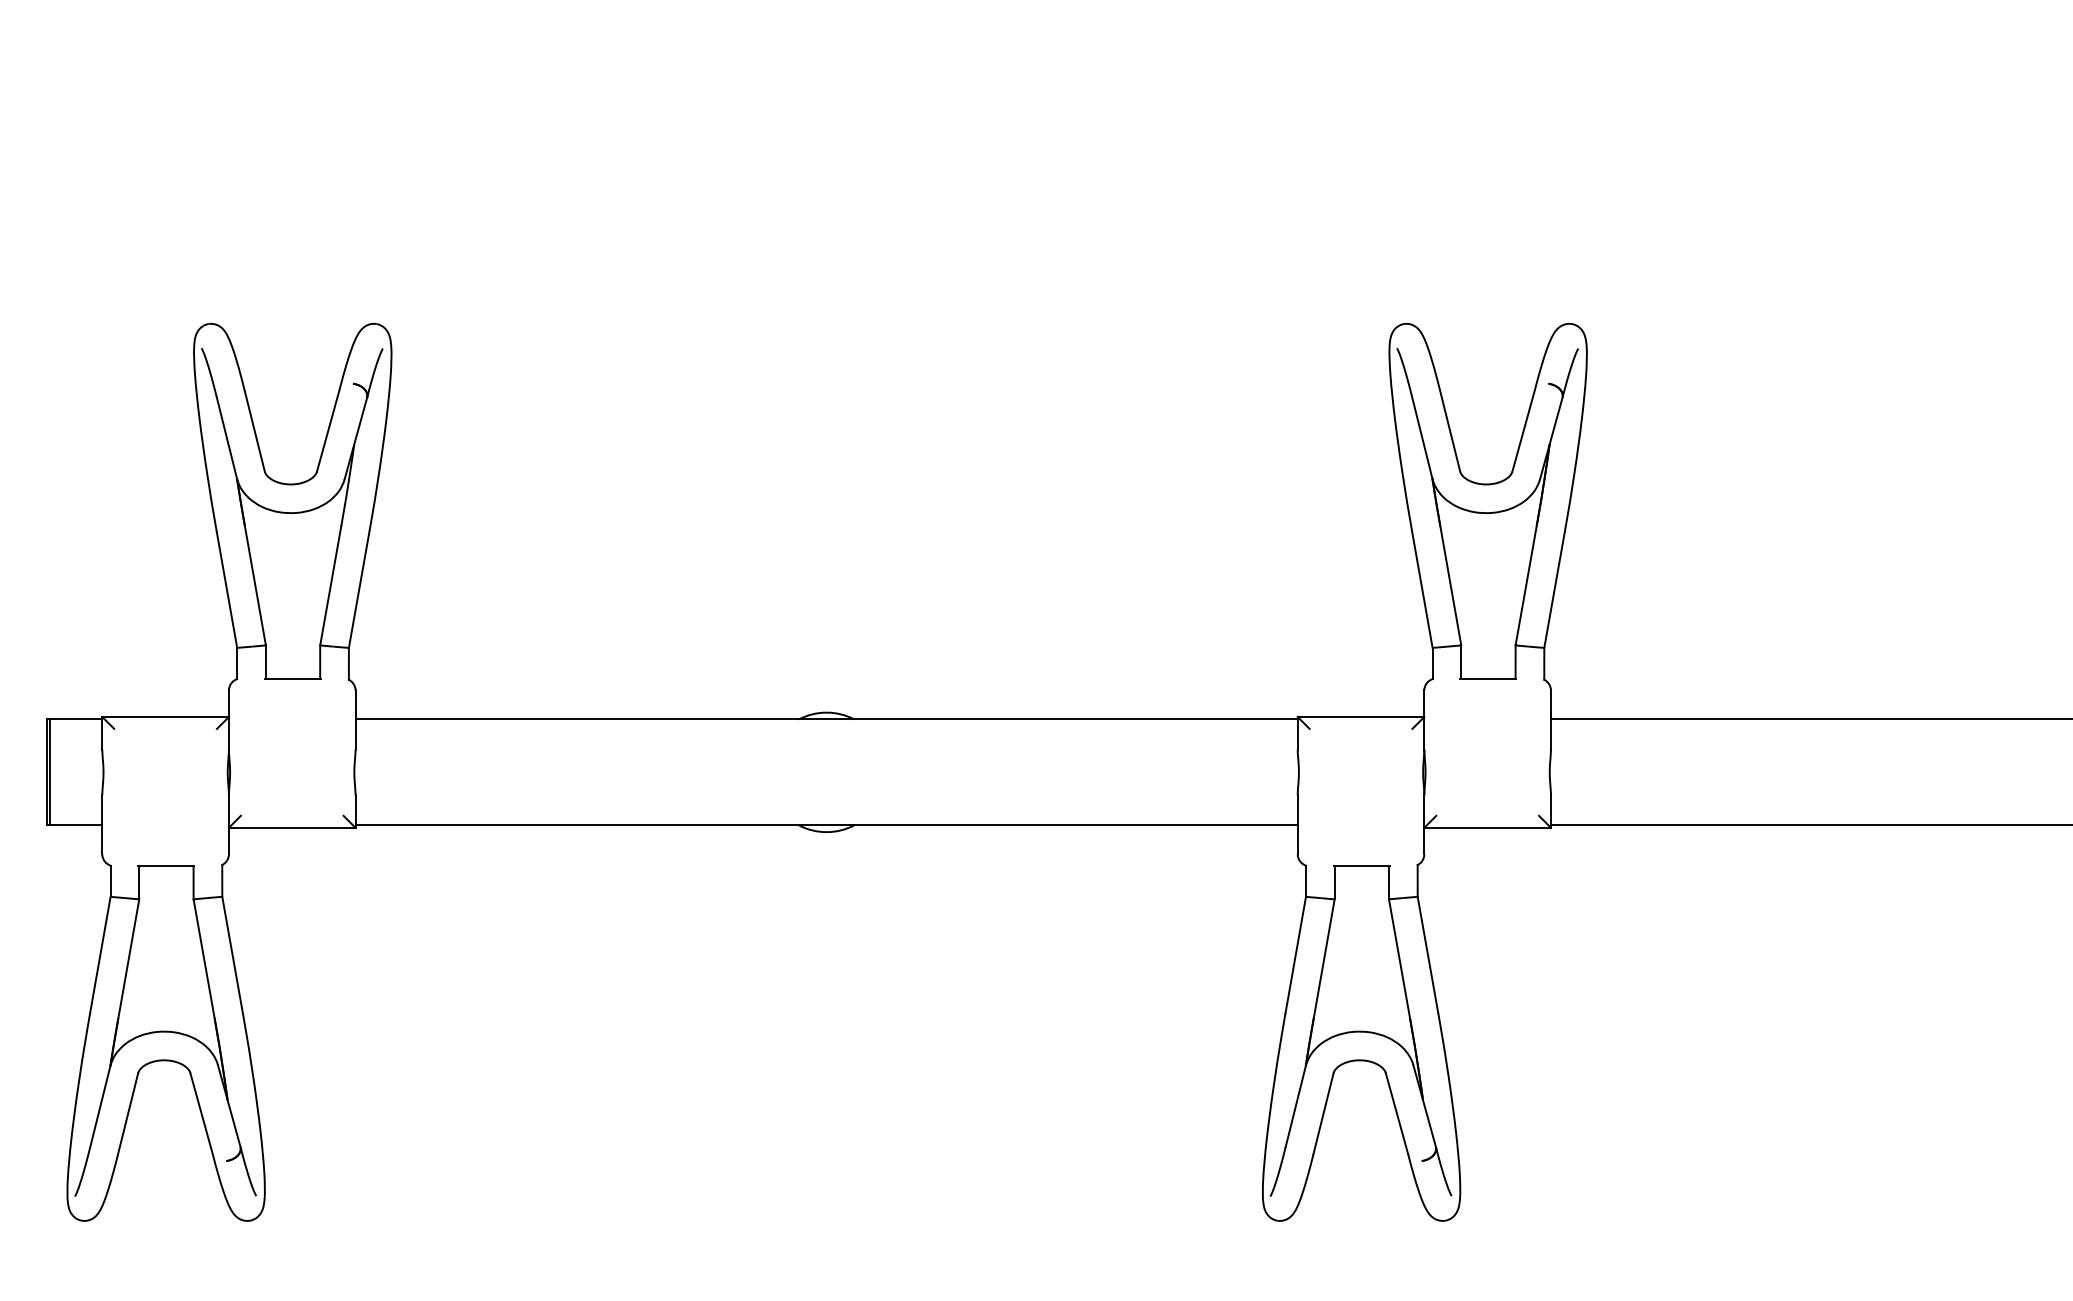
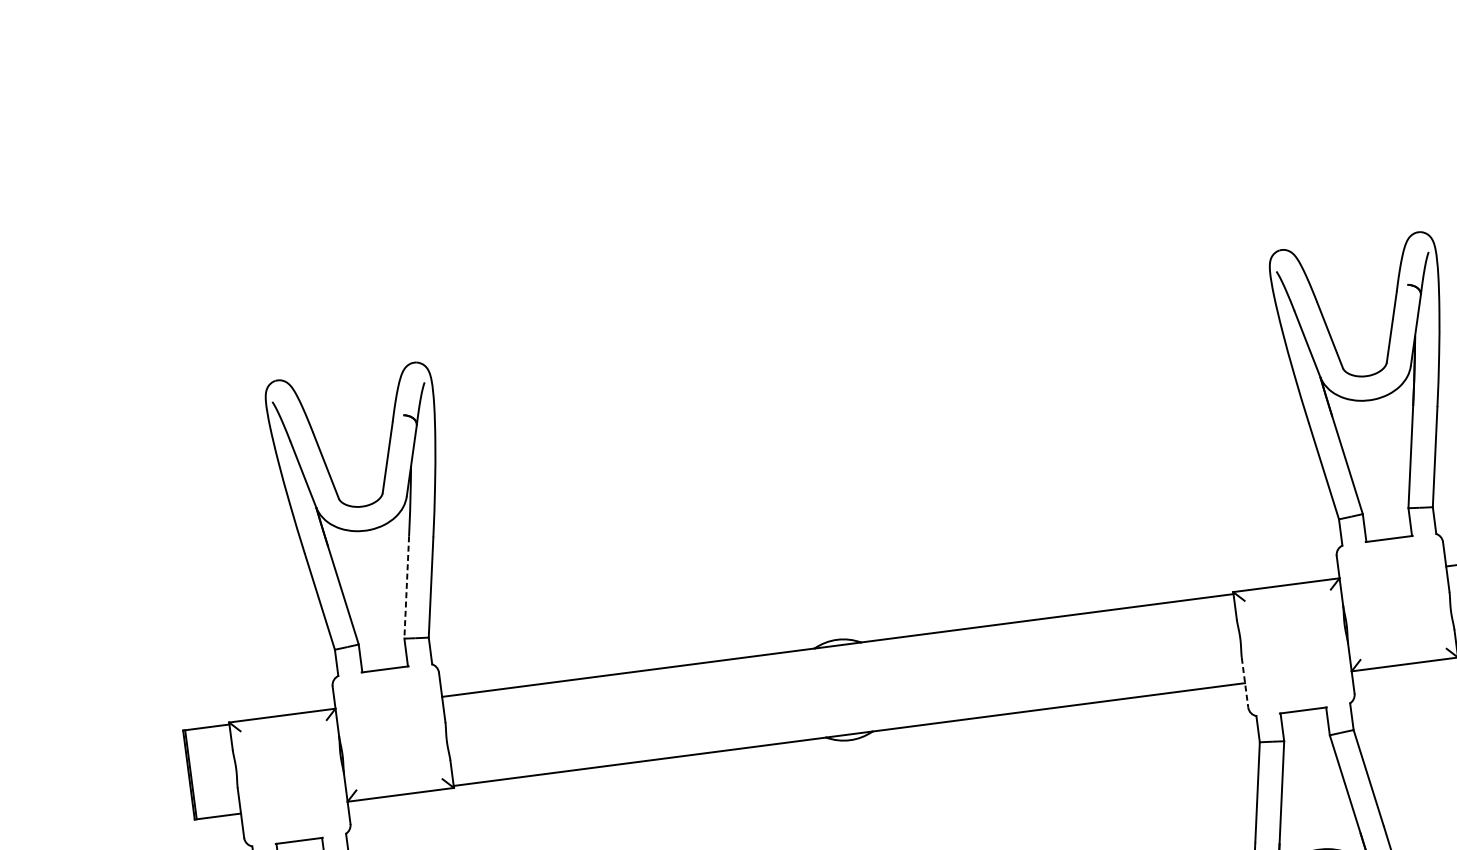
line: (330, 586) -> (406, 588), solid -> dashed
line: (1297, 824) -> (1244, 682), solid -> dashed

